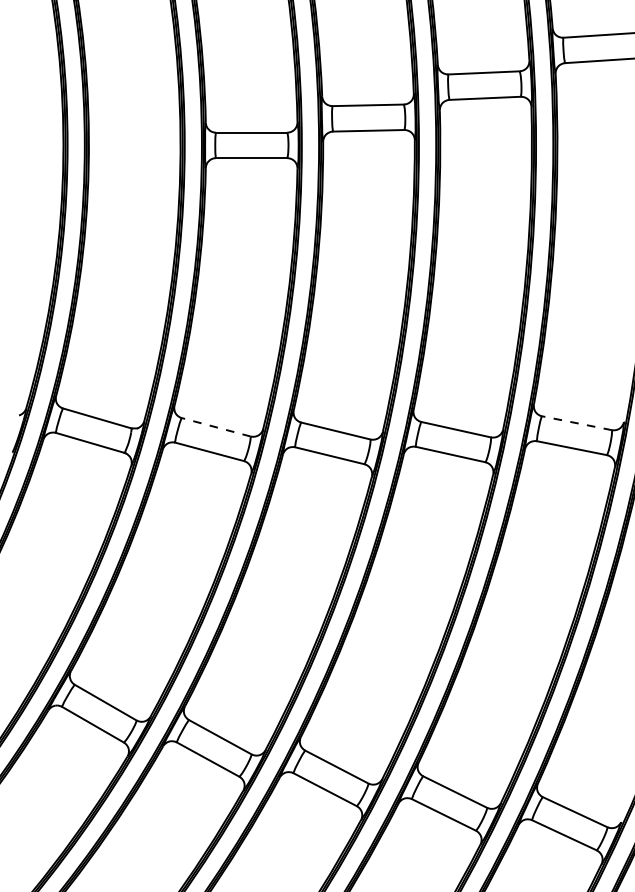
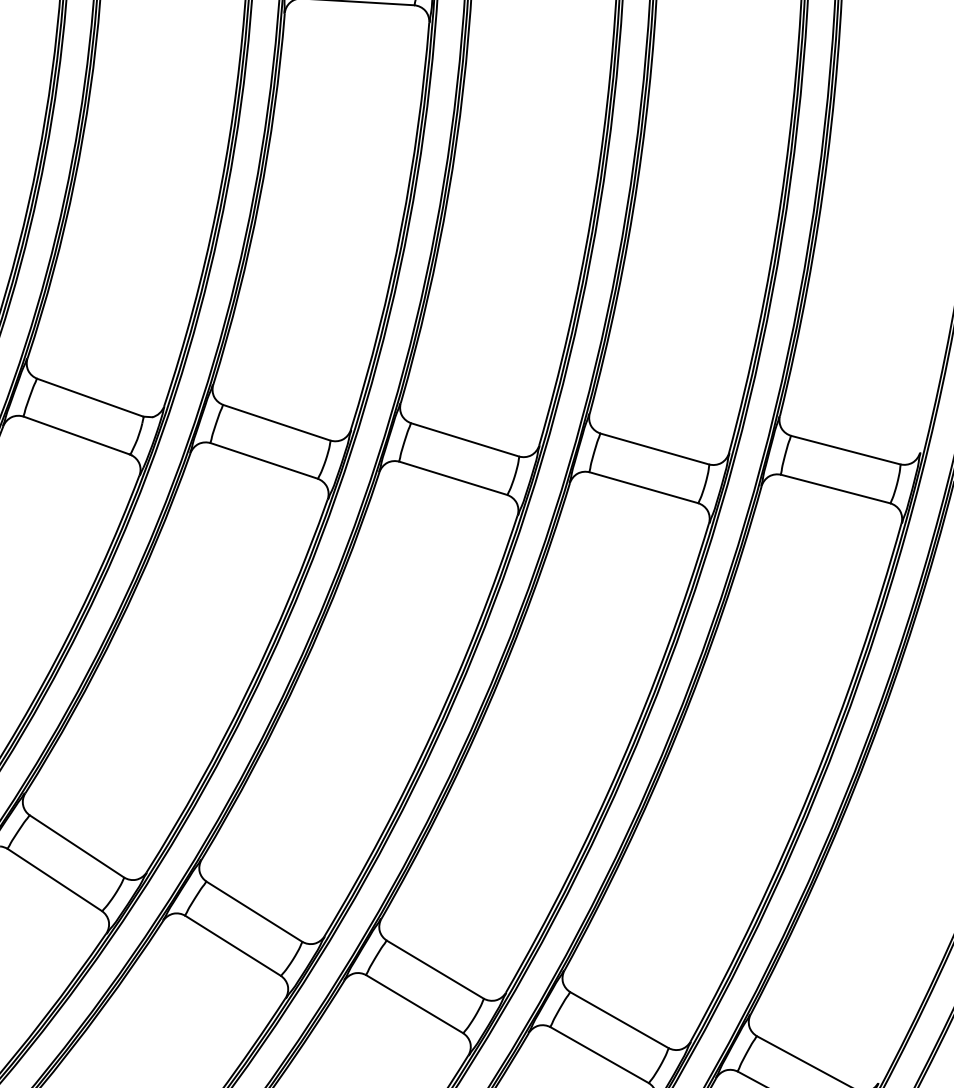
line: (576, 423) -> (845, 450), dashed -> solid
line: (216, 427) -> (277, 423), dashed -> solid

